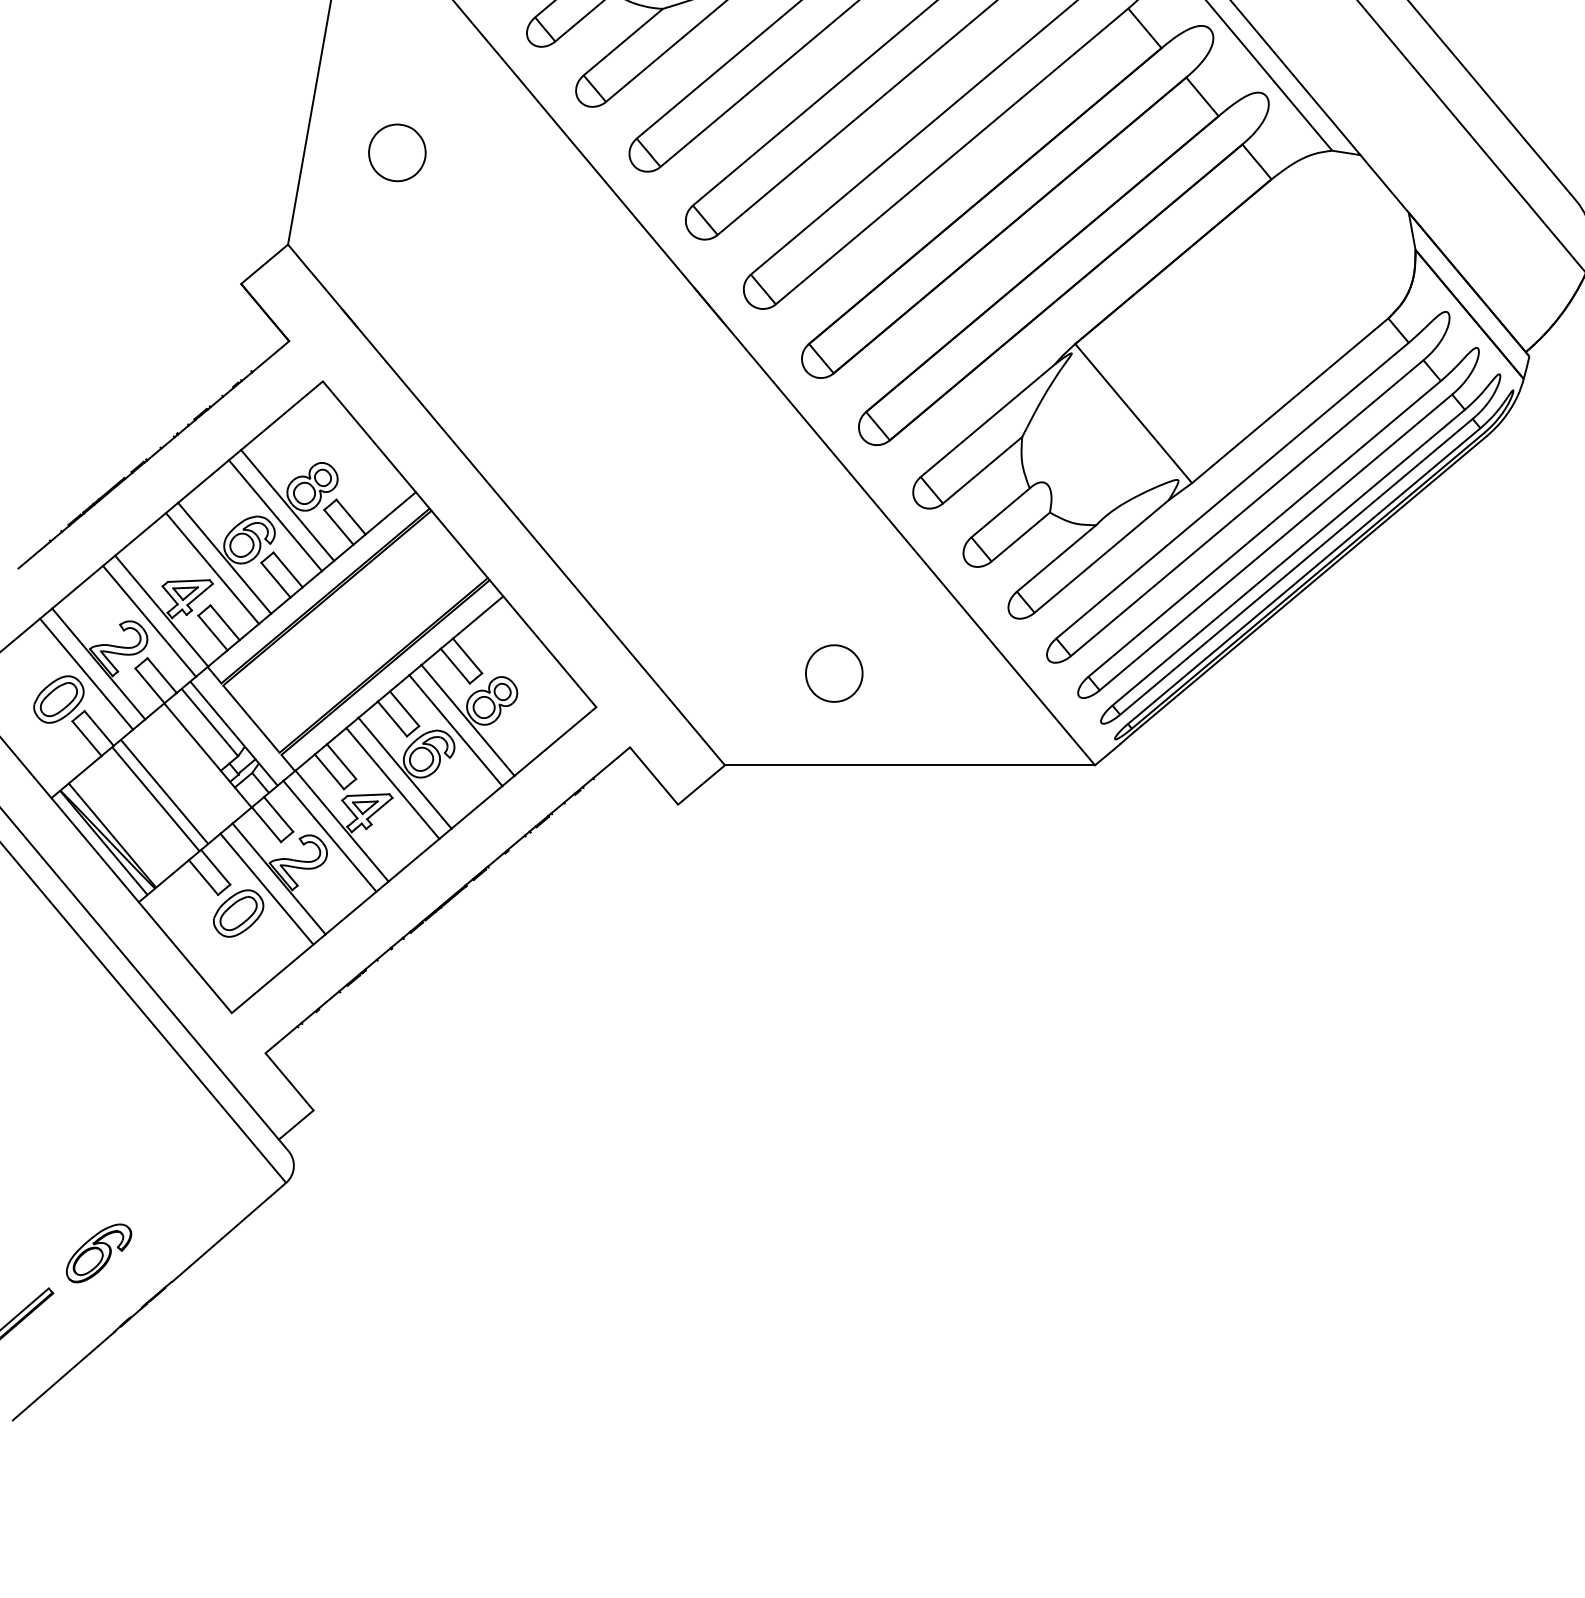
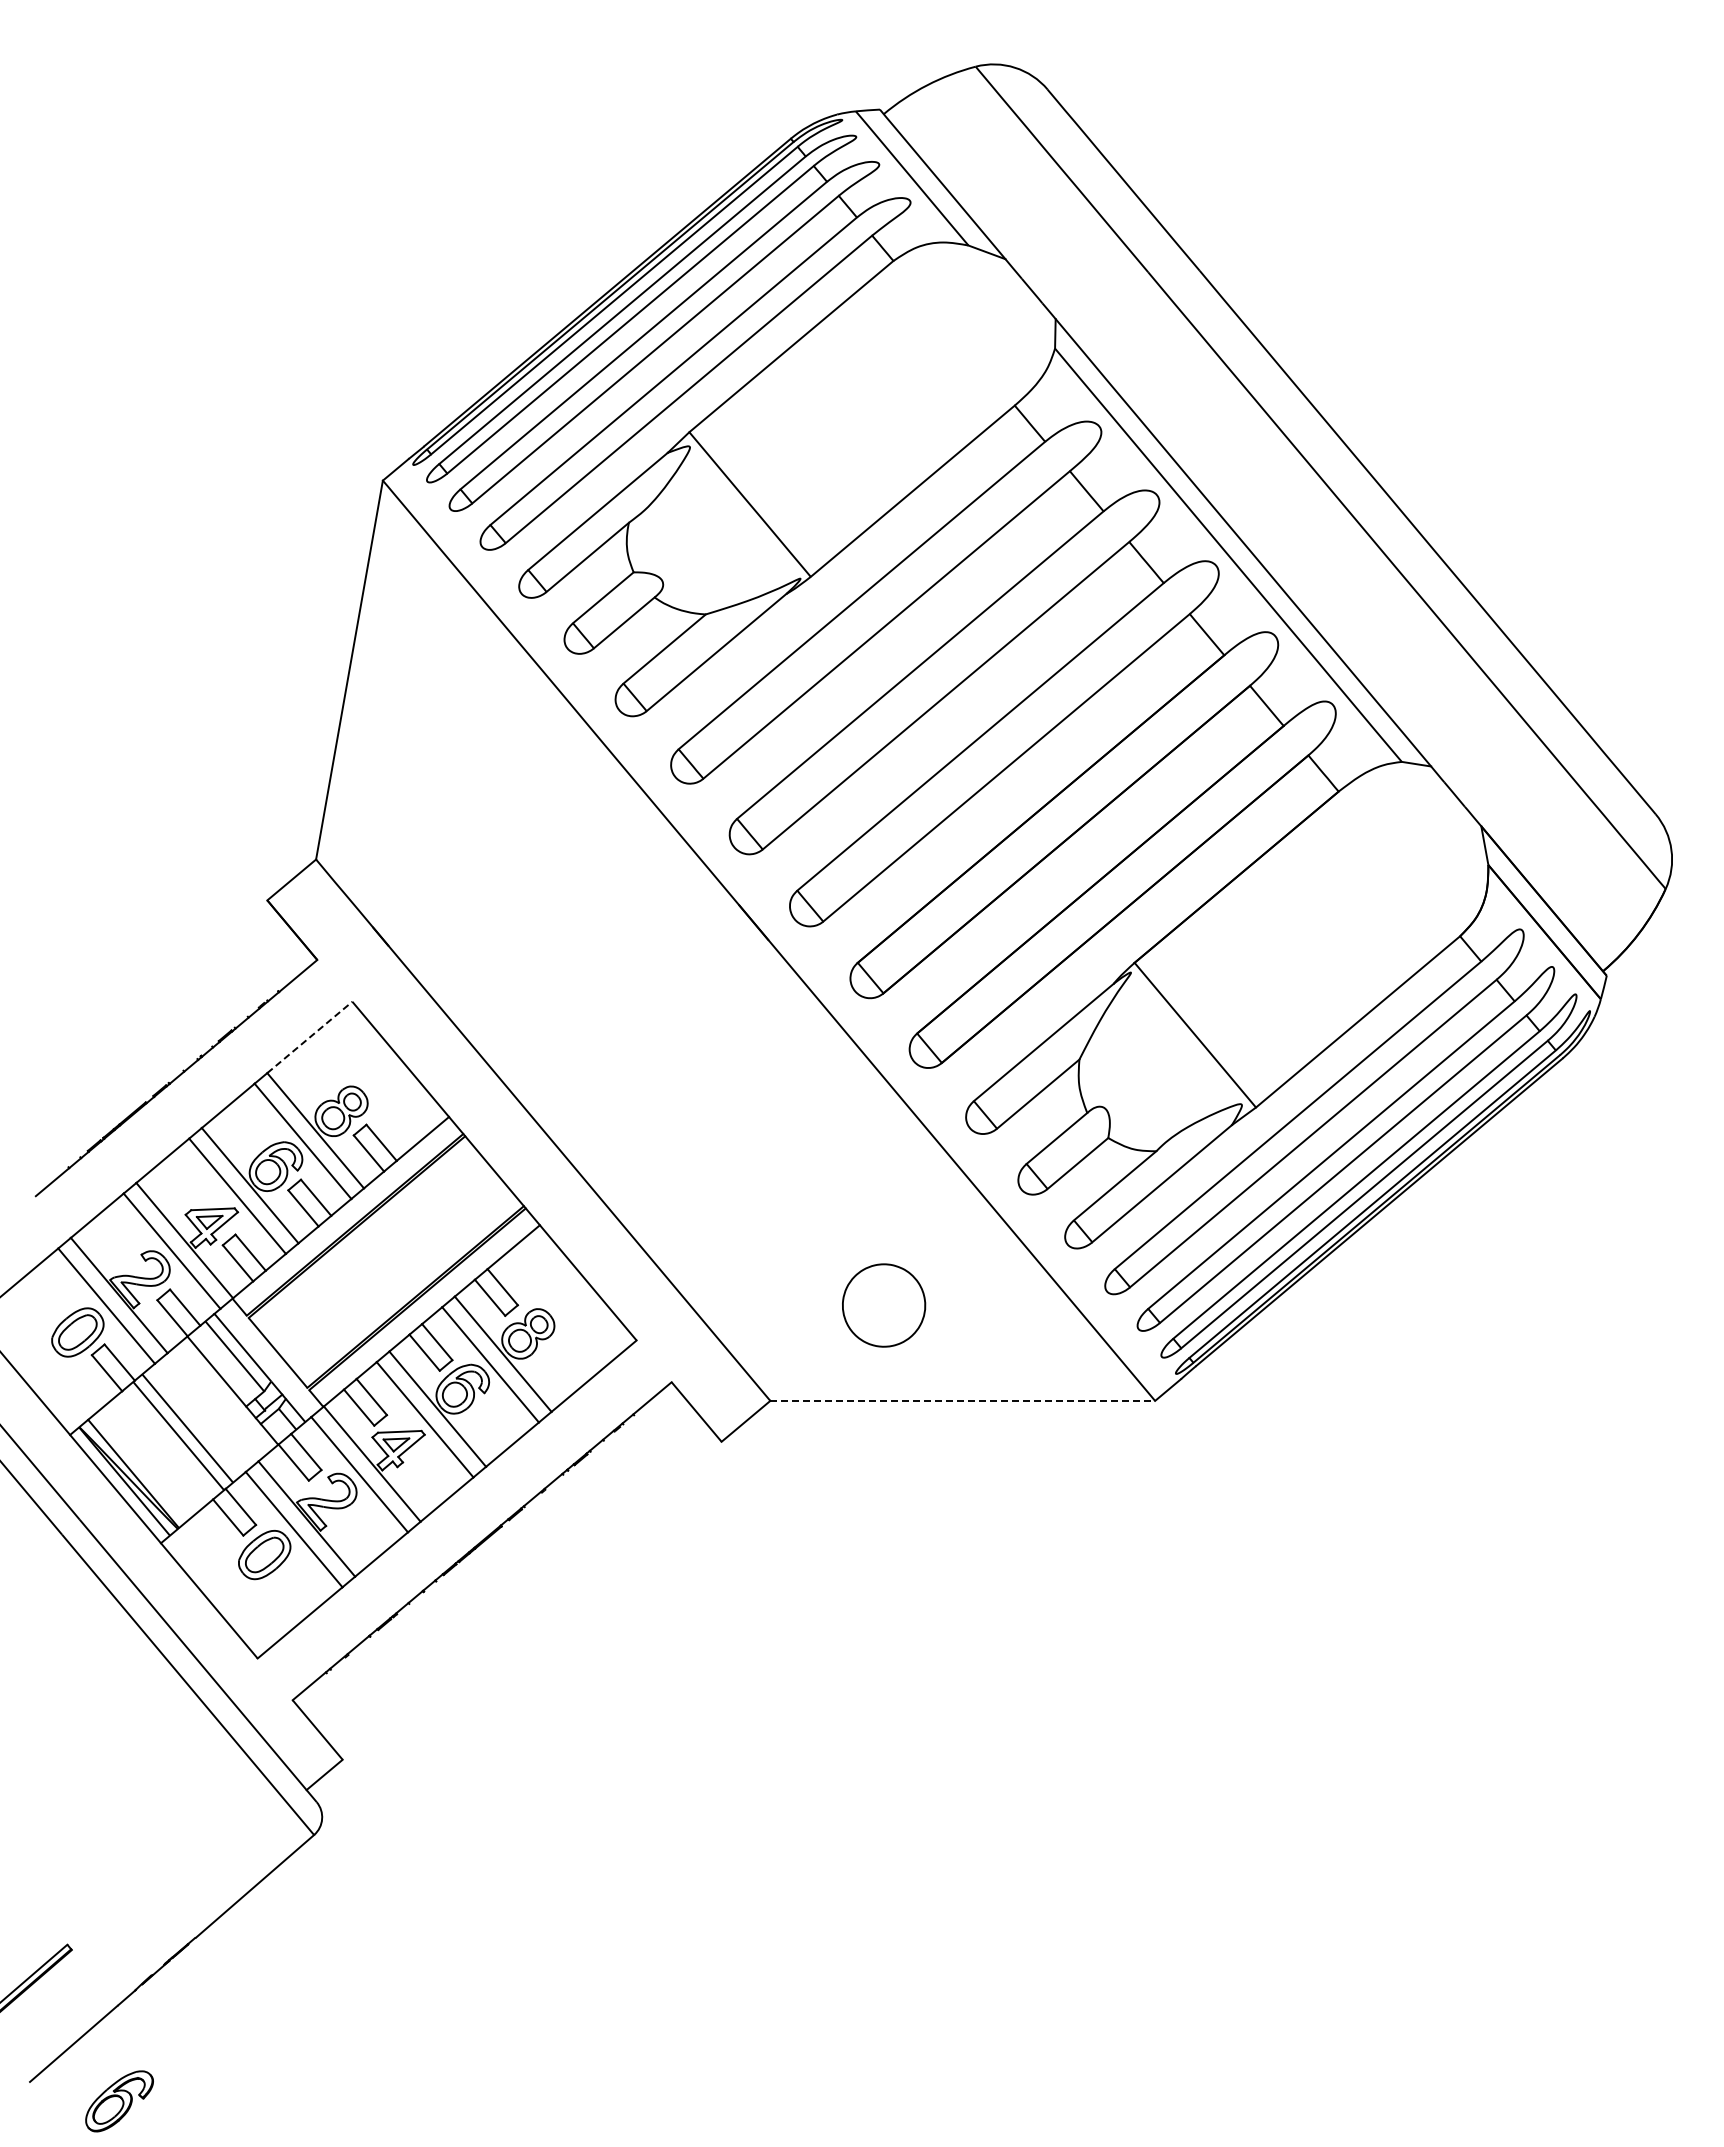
part: (397, 152) -> (429, 763), removed
line: (281, 415) -> (309, 1037), solid -> dashed
part: (833, 673) -> (883, 1305), size x1.4
line: (910, 764) -> (963, 1400), solid -> dashed
part: (98, 1253) -> (119, 2101), moved

